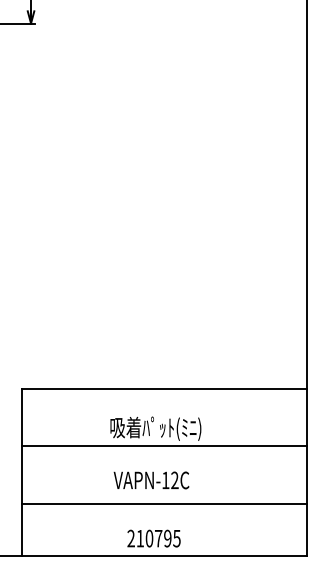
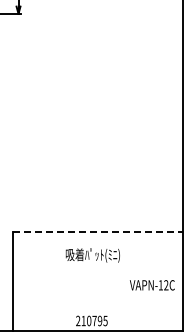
line: (163, 388) -> (97, 231), solid -> dashed
line: (163, 447) -> (97, 266), removed
text: (151, 480) -> (152, 285), moved
line: (163, 504) -> (97, 300), removed

